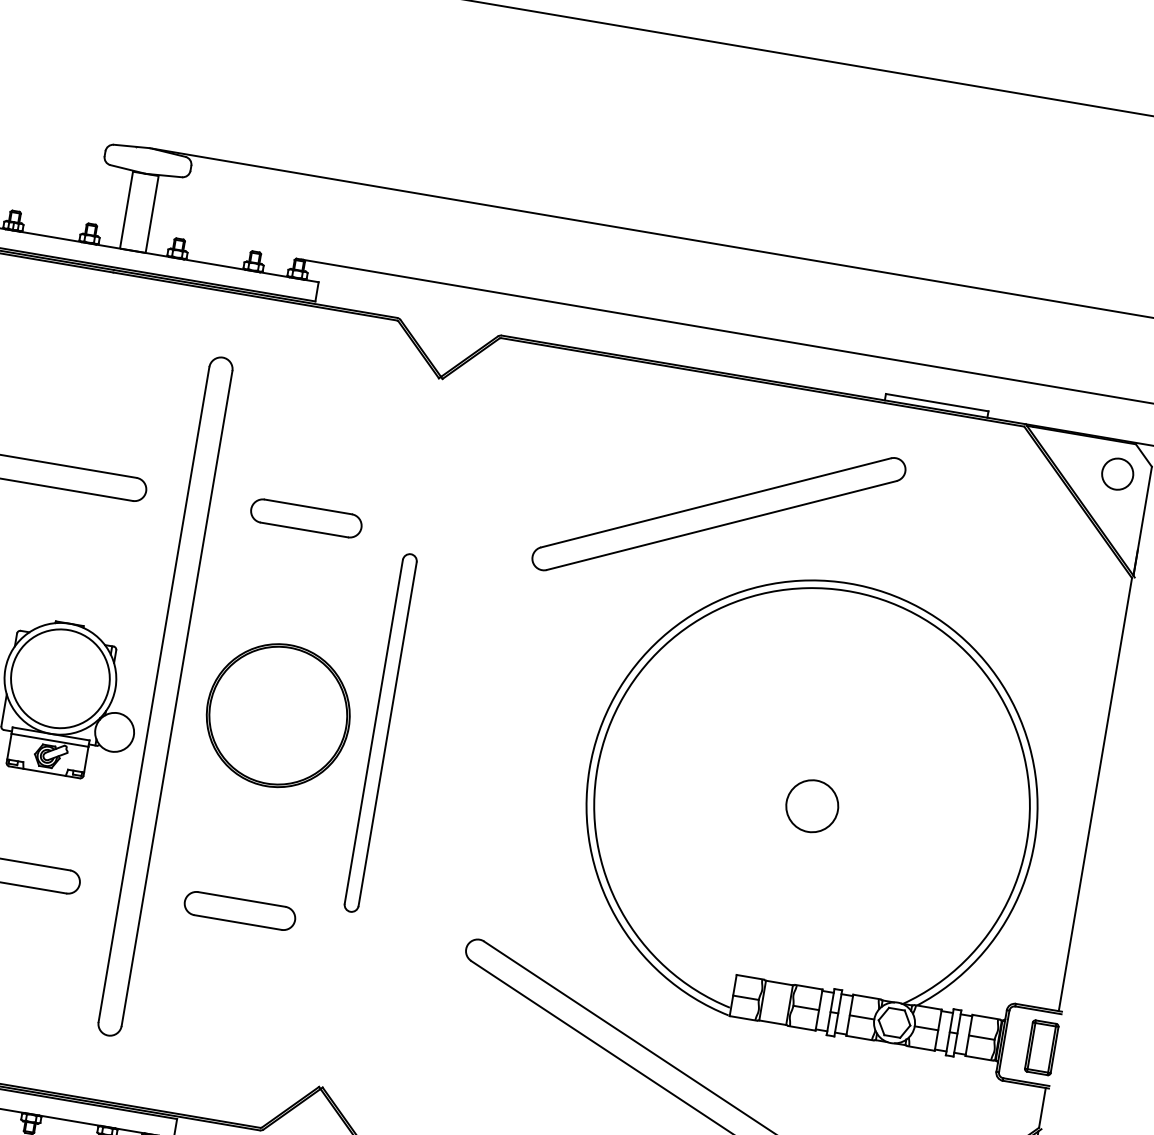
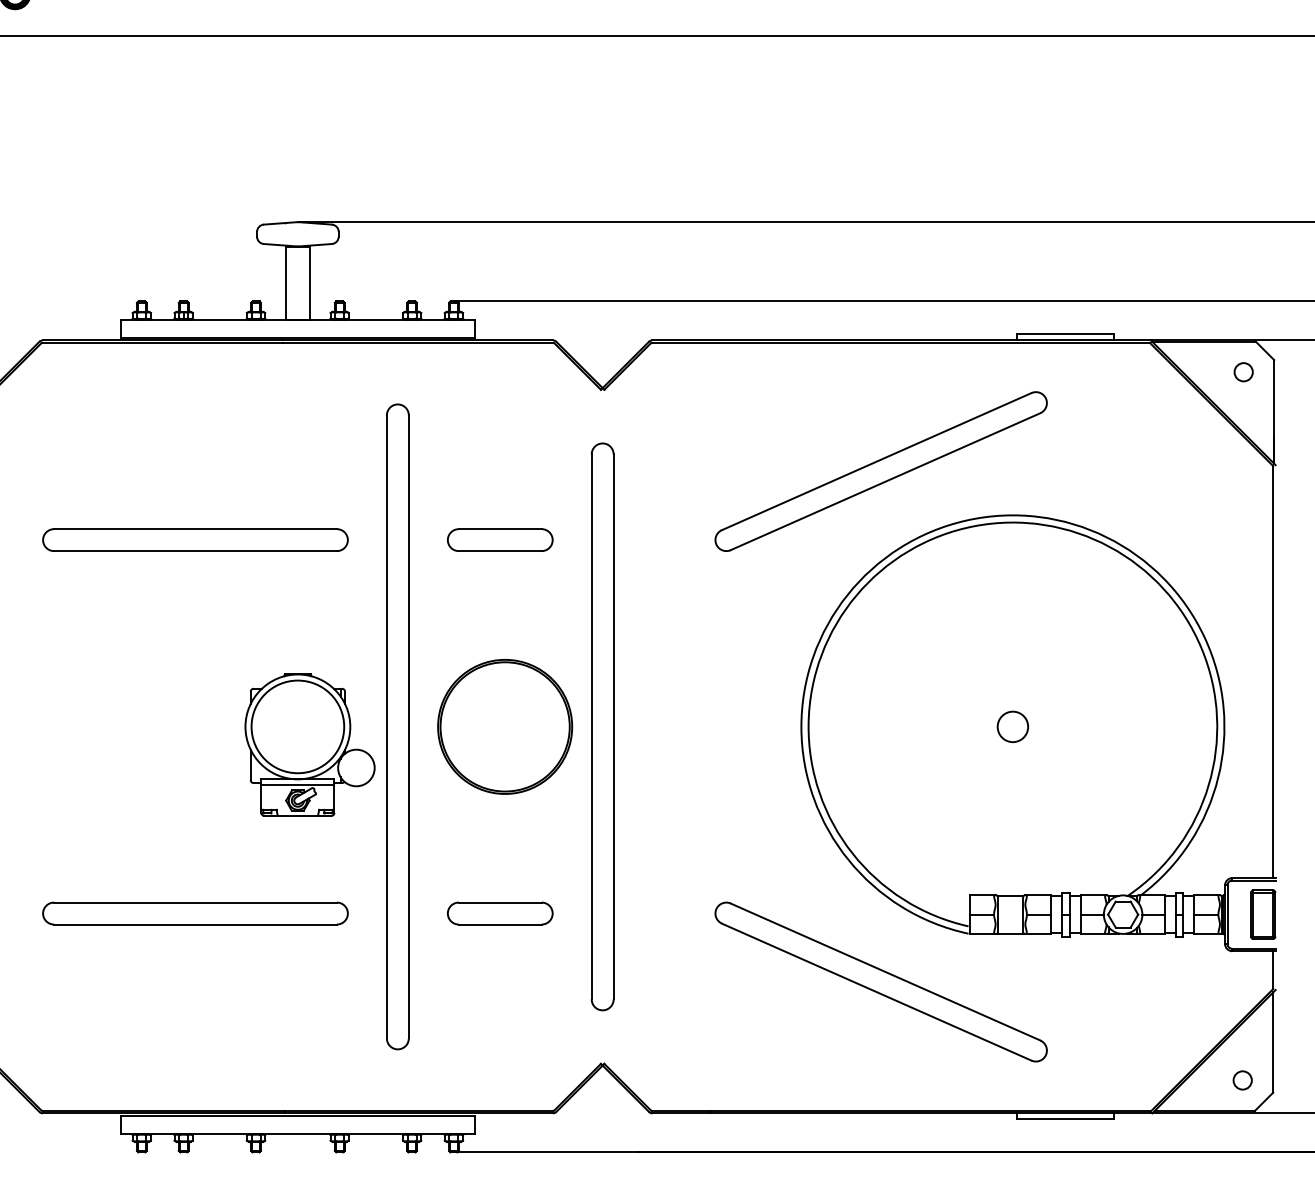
circle: (1117, 474) -> (1243, 372), size x0.62
part: (380, 732) -> (602, 726), size x1.67
circle: (811, 805) -> (1012, 726), size x0.62

